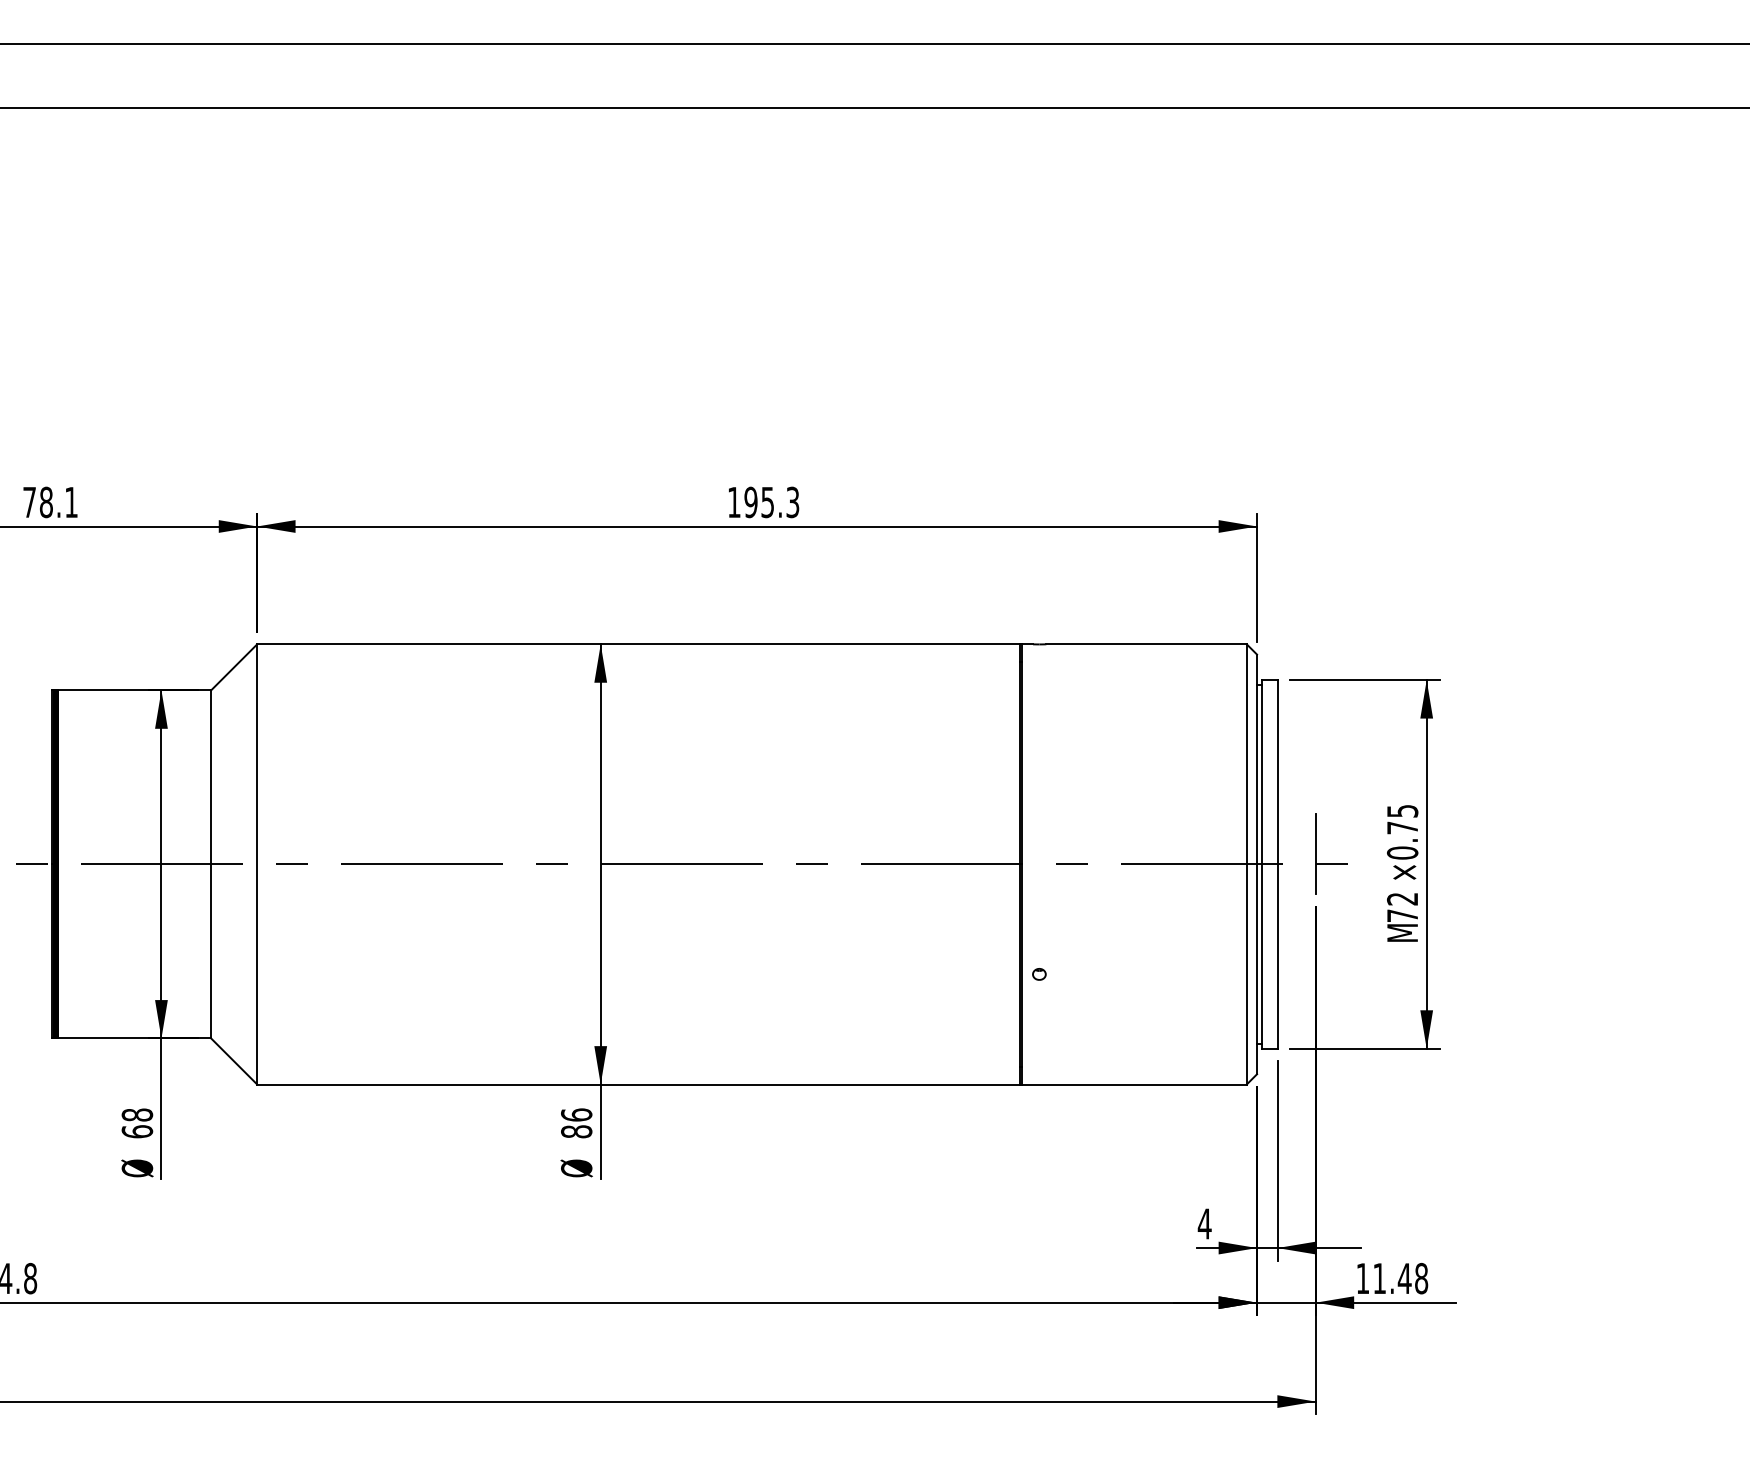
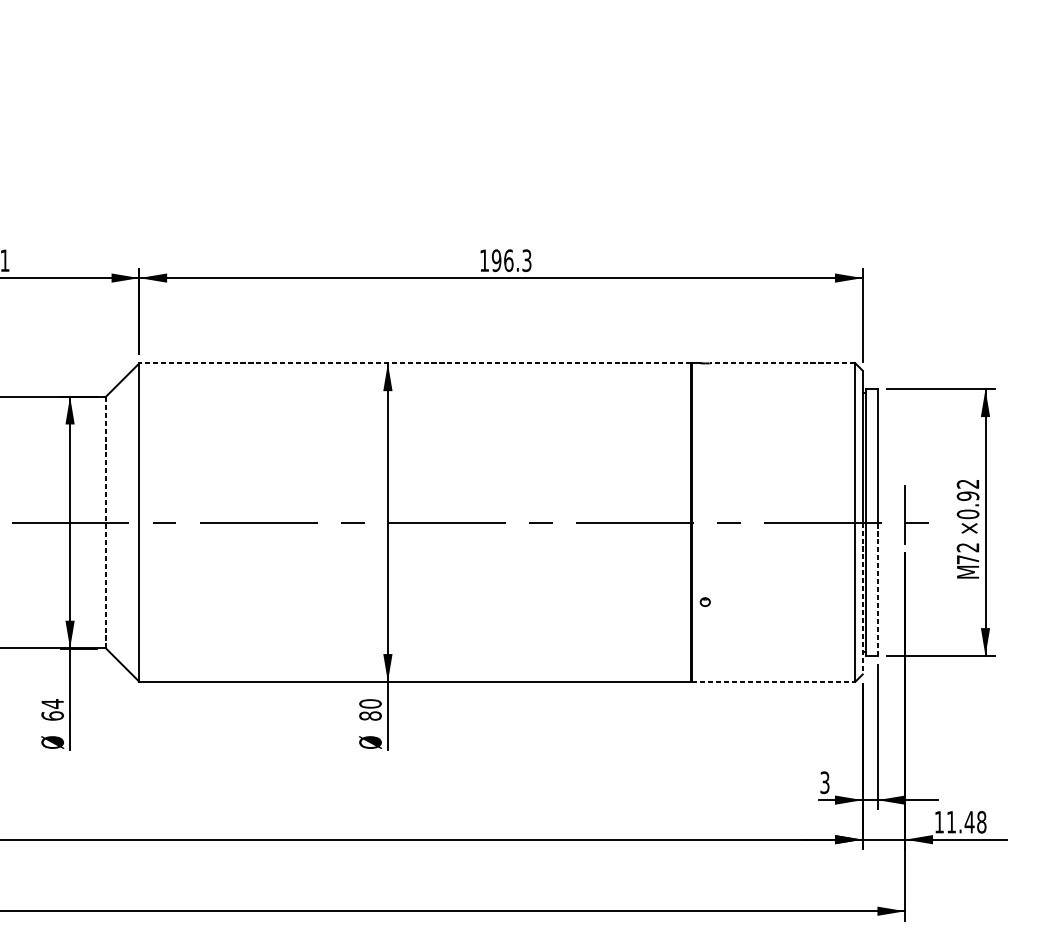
text: (767, 502) -> (508, 260), 195.3 -> 196.3
line: (638, 644) -> (415, 363), solid -> dashed
line: (1146, 644) -> (782, 363), solid -> dashed
text: (1402, 819) -> (967, 490), ×0.75 -> ×0.92
line: (211, 863) -> (106, 521), solid -> dashed
line: (1277, 956) -> (877, 589), solid -> dashed
line: (1257, 969) -> (863, 598), solid -> dashed
line: (1134, 1084) -> (774, 681), solid -> dashed
text: (576, 1114) -> (370, 703), 86 -> 80
text: (137, 1115) -> (52, 704), 68 -> 64
text: (1204, 1223) -> (824, 782), 4 -> 3

